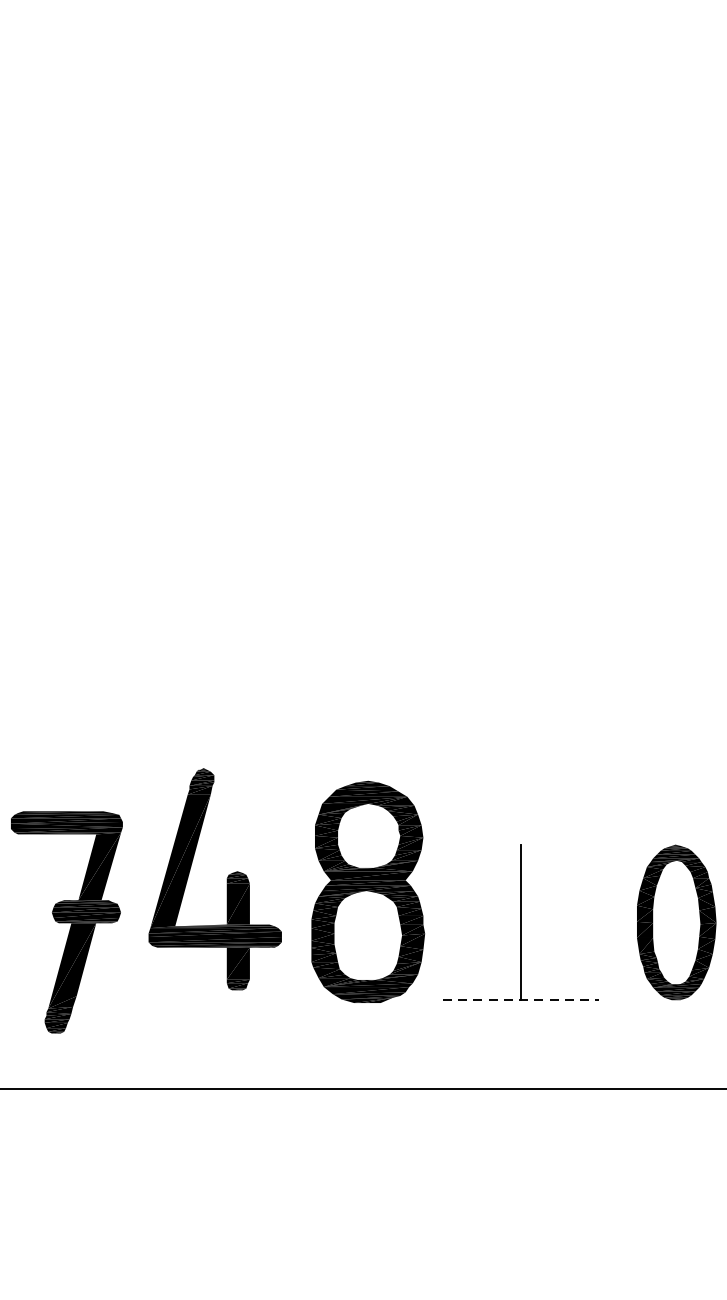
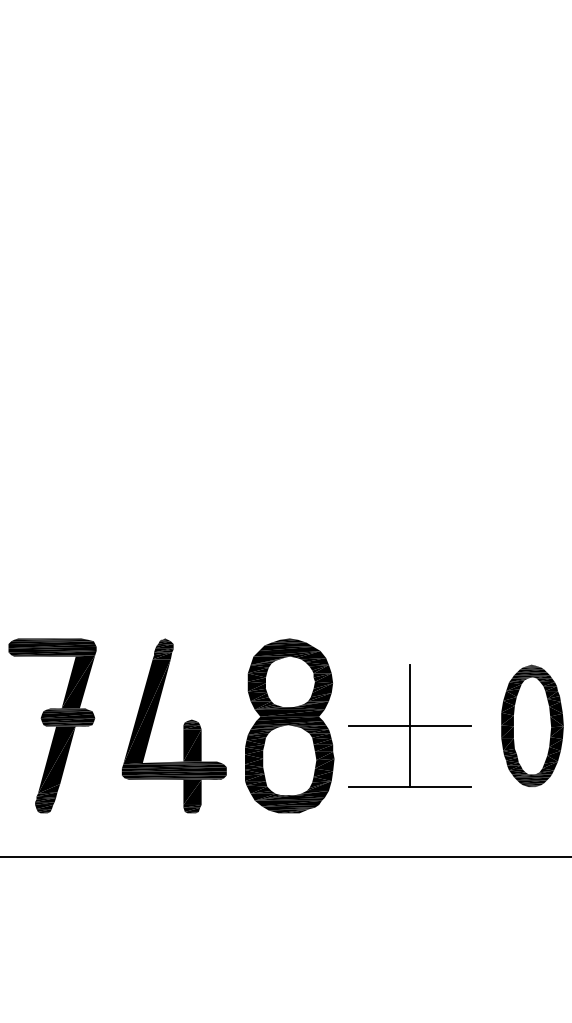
part: (226, 878) -> (183, 725), moved
part: (367, 891) -> (289, 725), moved
line: (520, 921) -> (409, 725), added
line: (521, 1000) -> (410, 787), dashed -> solid

